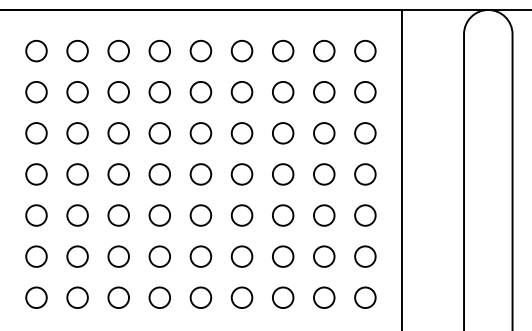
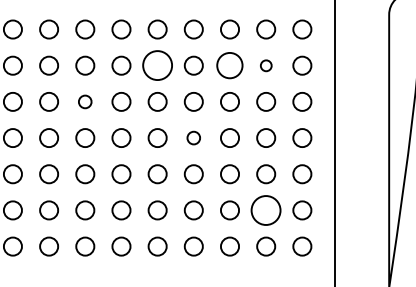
circle: (200, 92) -> (157, 65), size x1.6
circle: (283, 92) -> (230, 65), size x1.4
circle: (324, 92) -> (266, 65), size x0.6
circle: (118, 133) -> (85, 102), size x0.7
circle: (241, 174) -> (193, 138), size x0.7
circle: (324, 256) -> (266, 210), size x1.6

